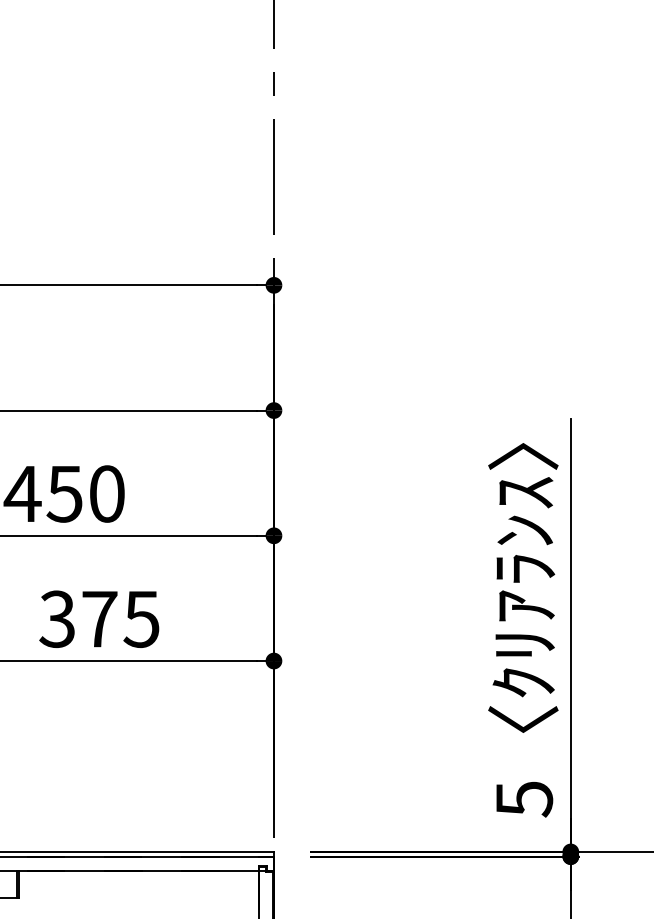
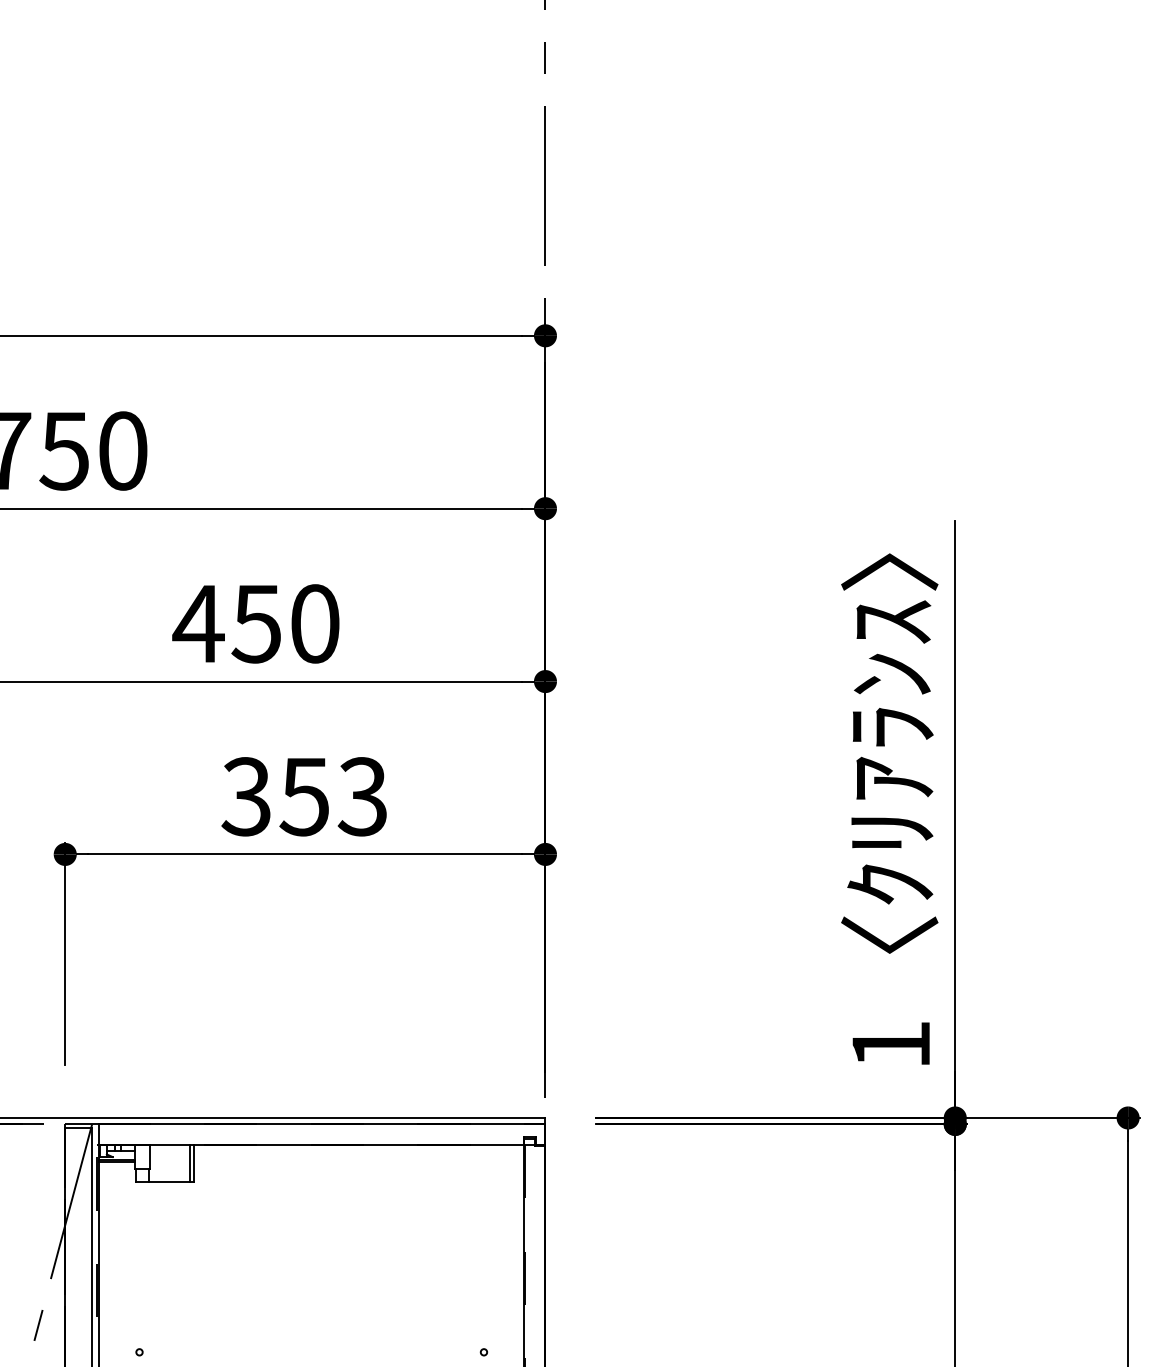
text: (119, 619) -> (332, 796), 375 -> 353
text: (524, 799) -> (891, 1045), 5 -> 1

